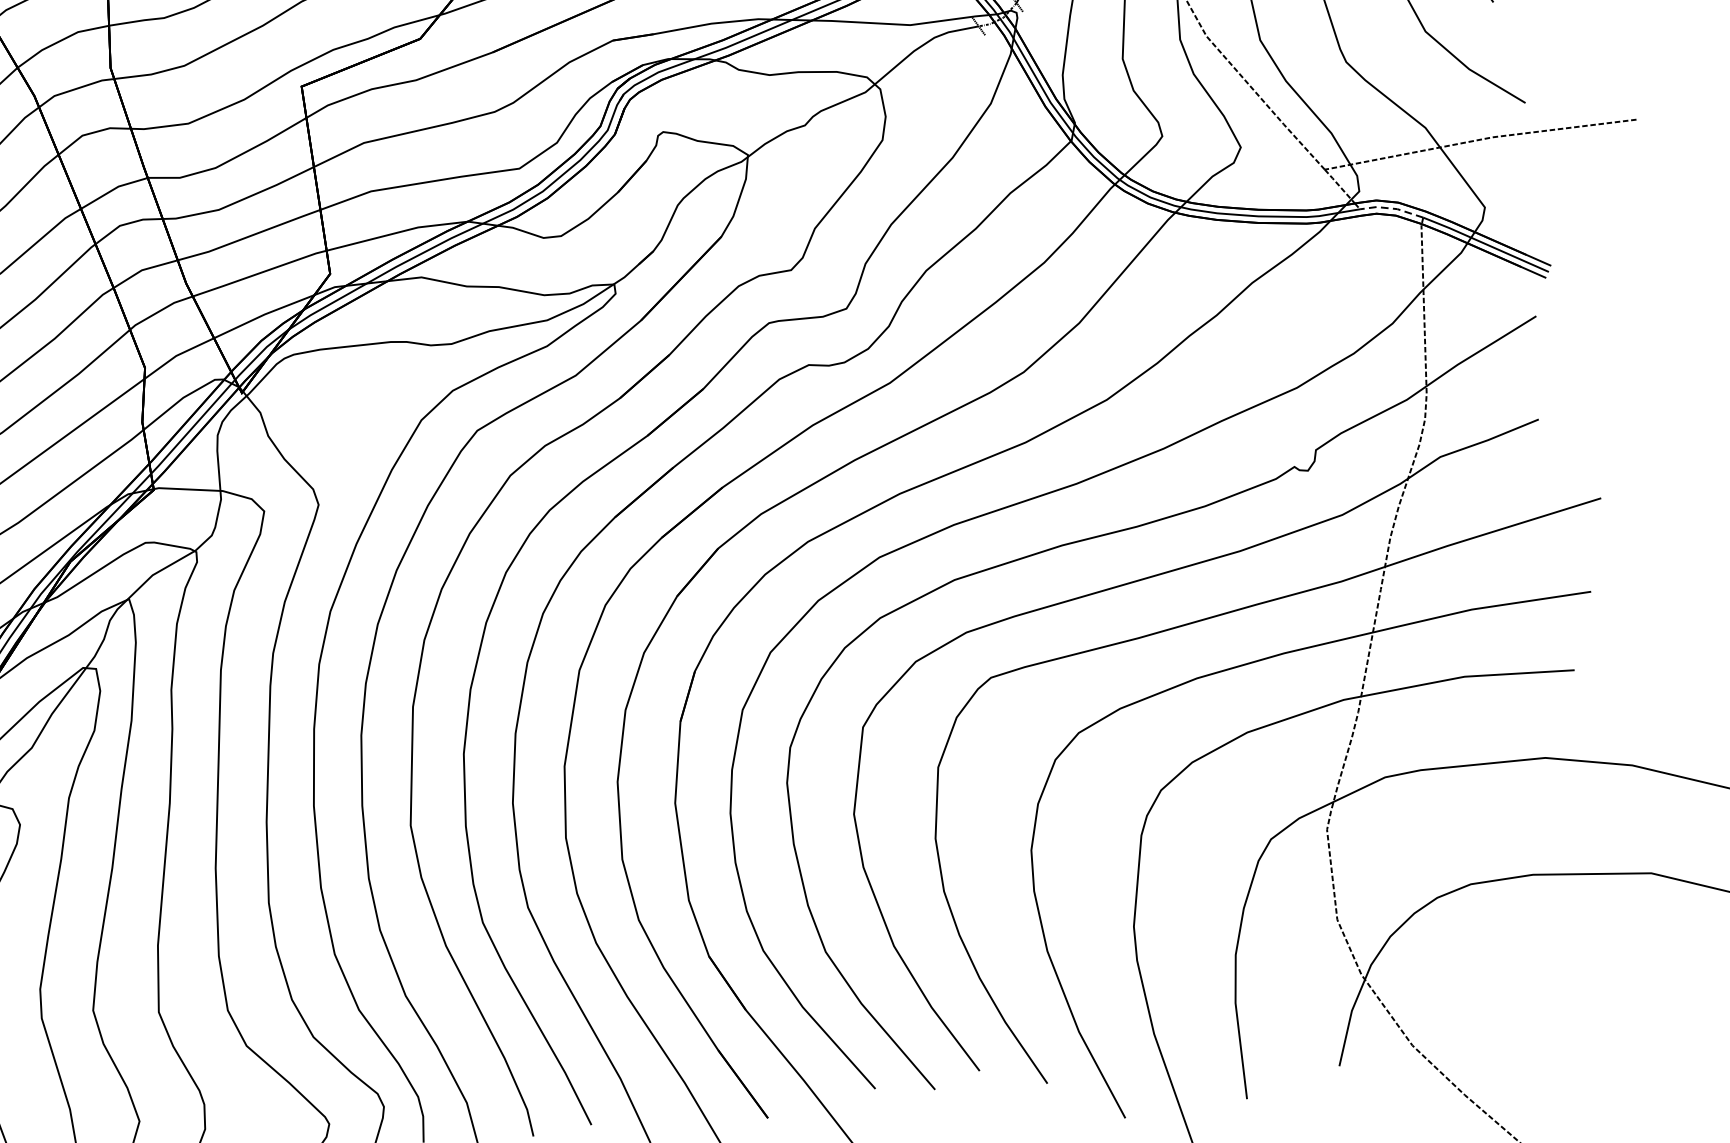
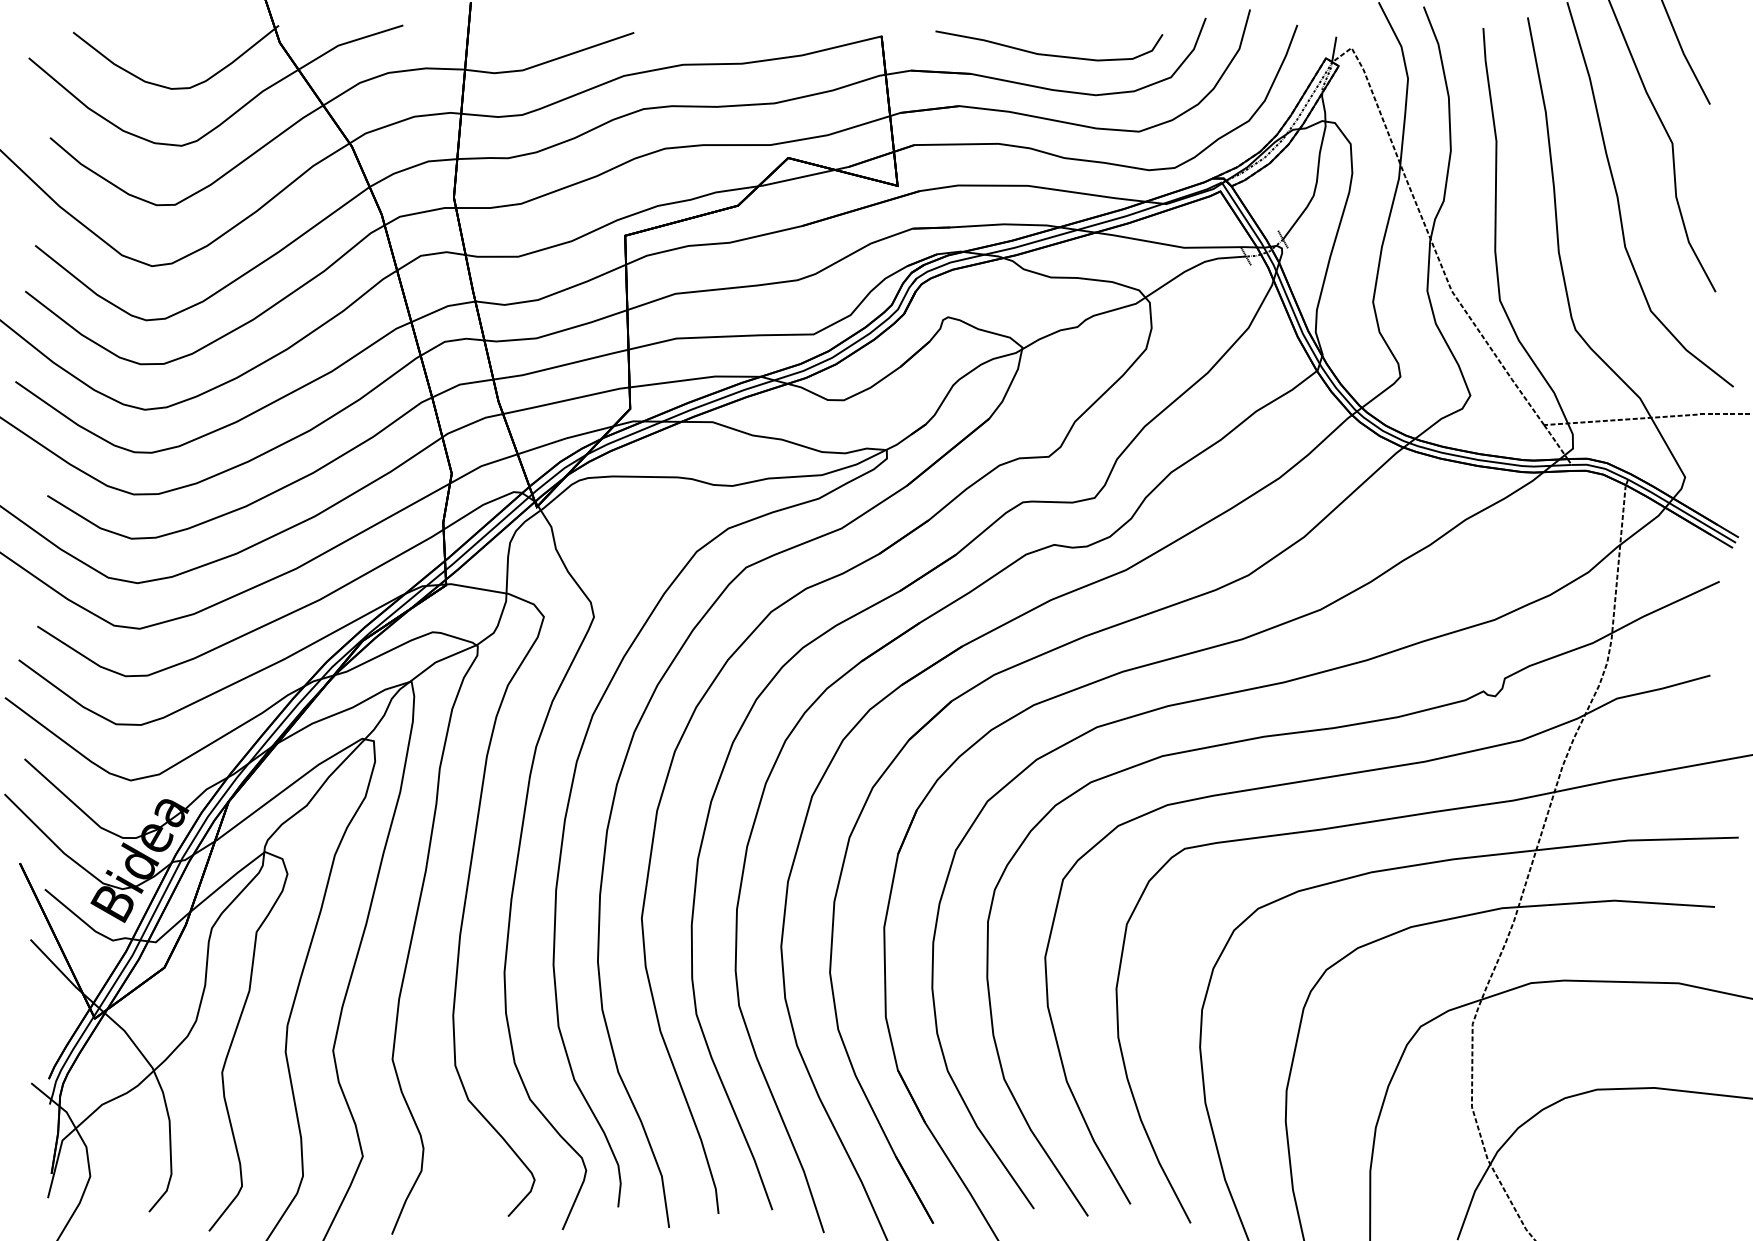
line: (1390, 208) -> (1599, 467), dashed -> solid

